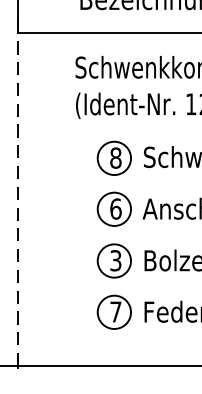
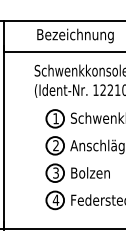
text: (116, 157) -> (56, 118), 8 -> 1
line: (18, 193) -> (4, 137), dashed -> solid
text: (116, 208) -> (56, 145), 6 -> 2
text: (114, 310) -> (55, 199), 7 -> 4

